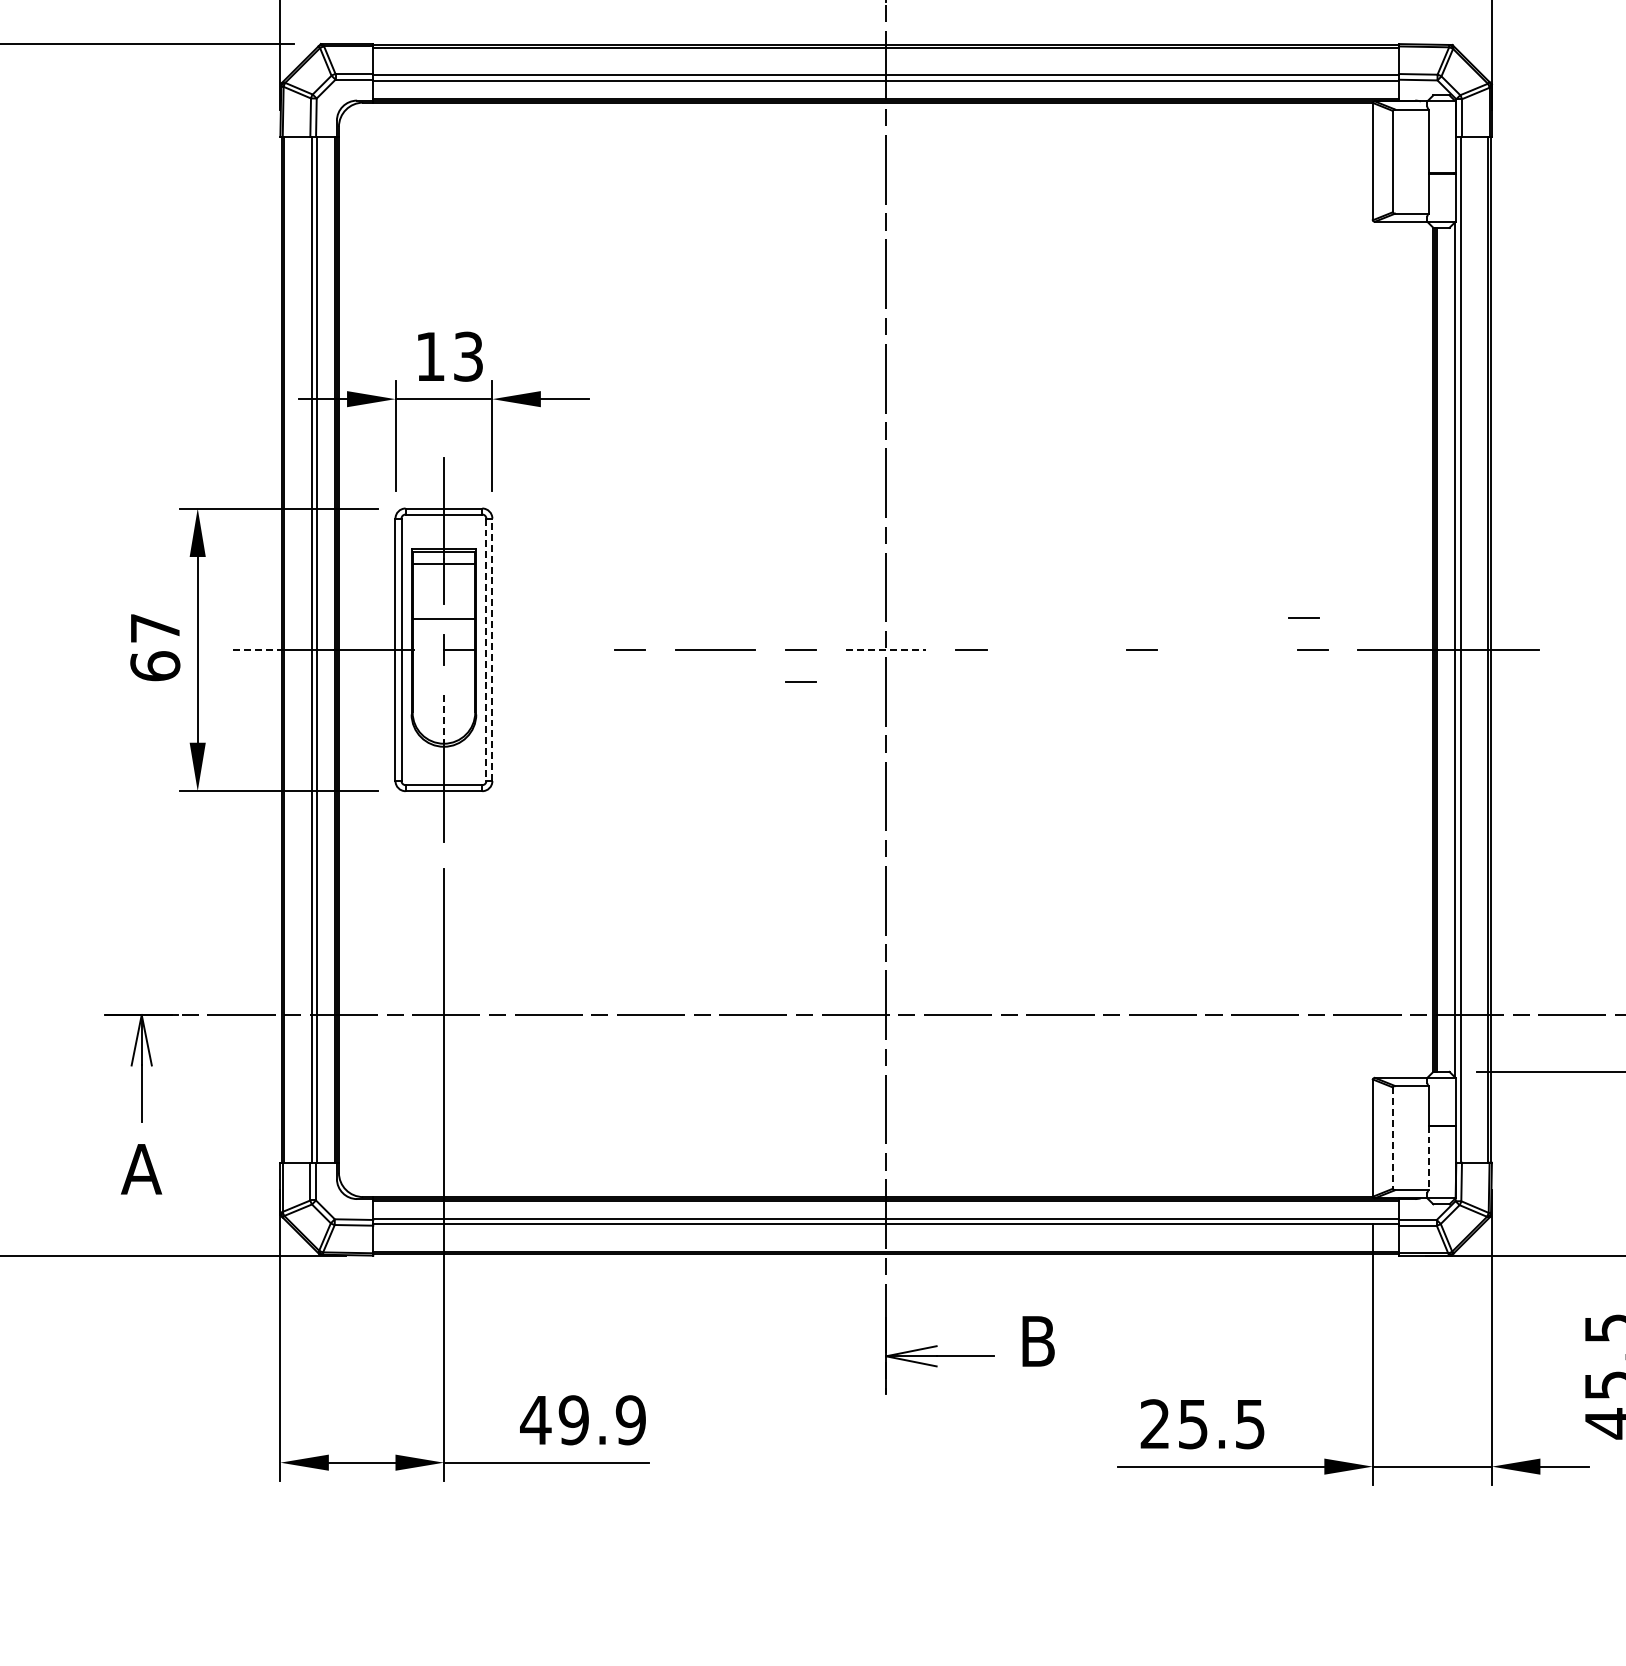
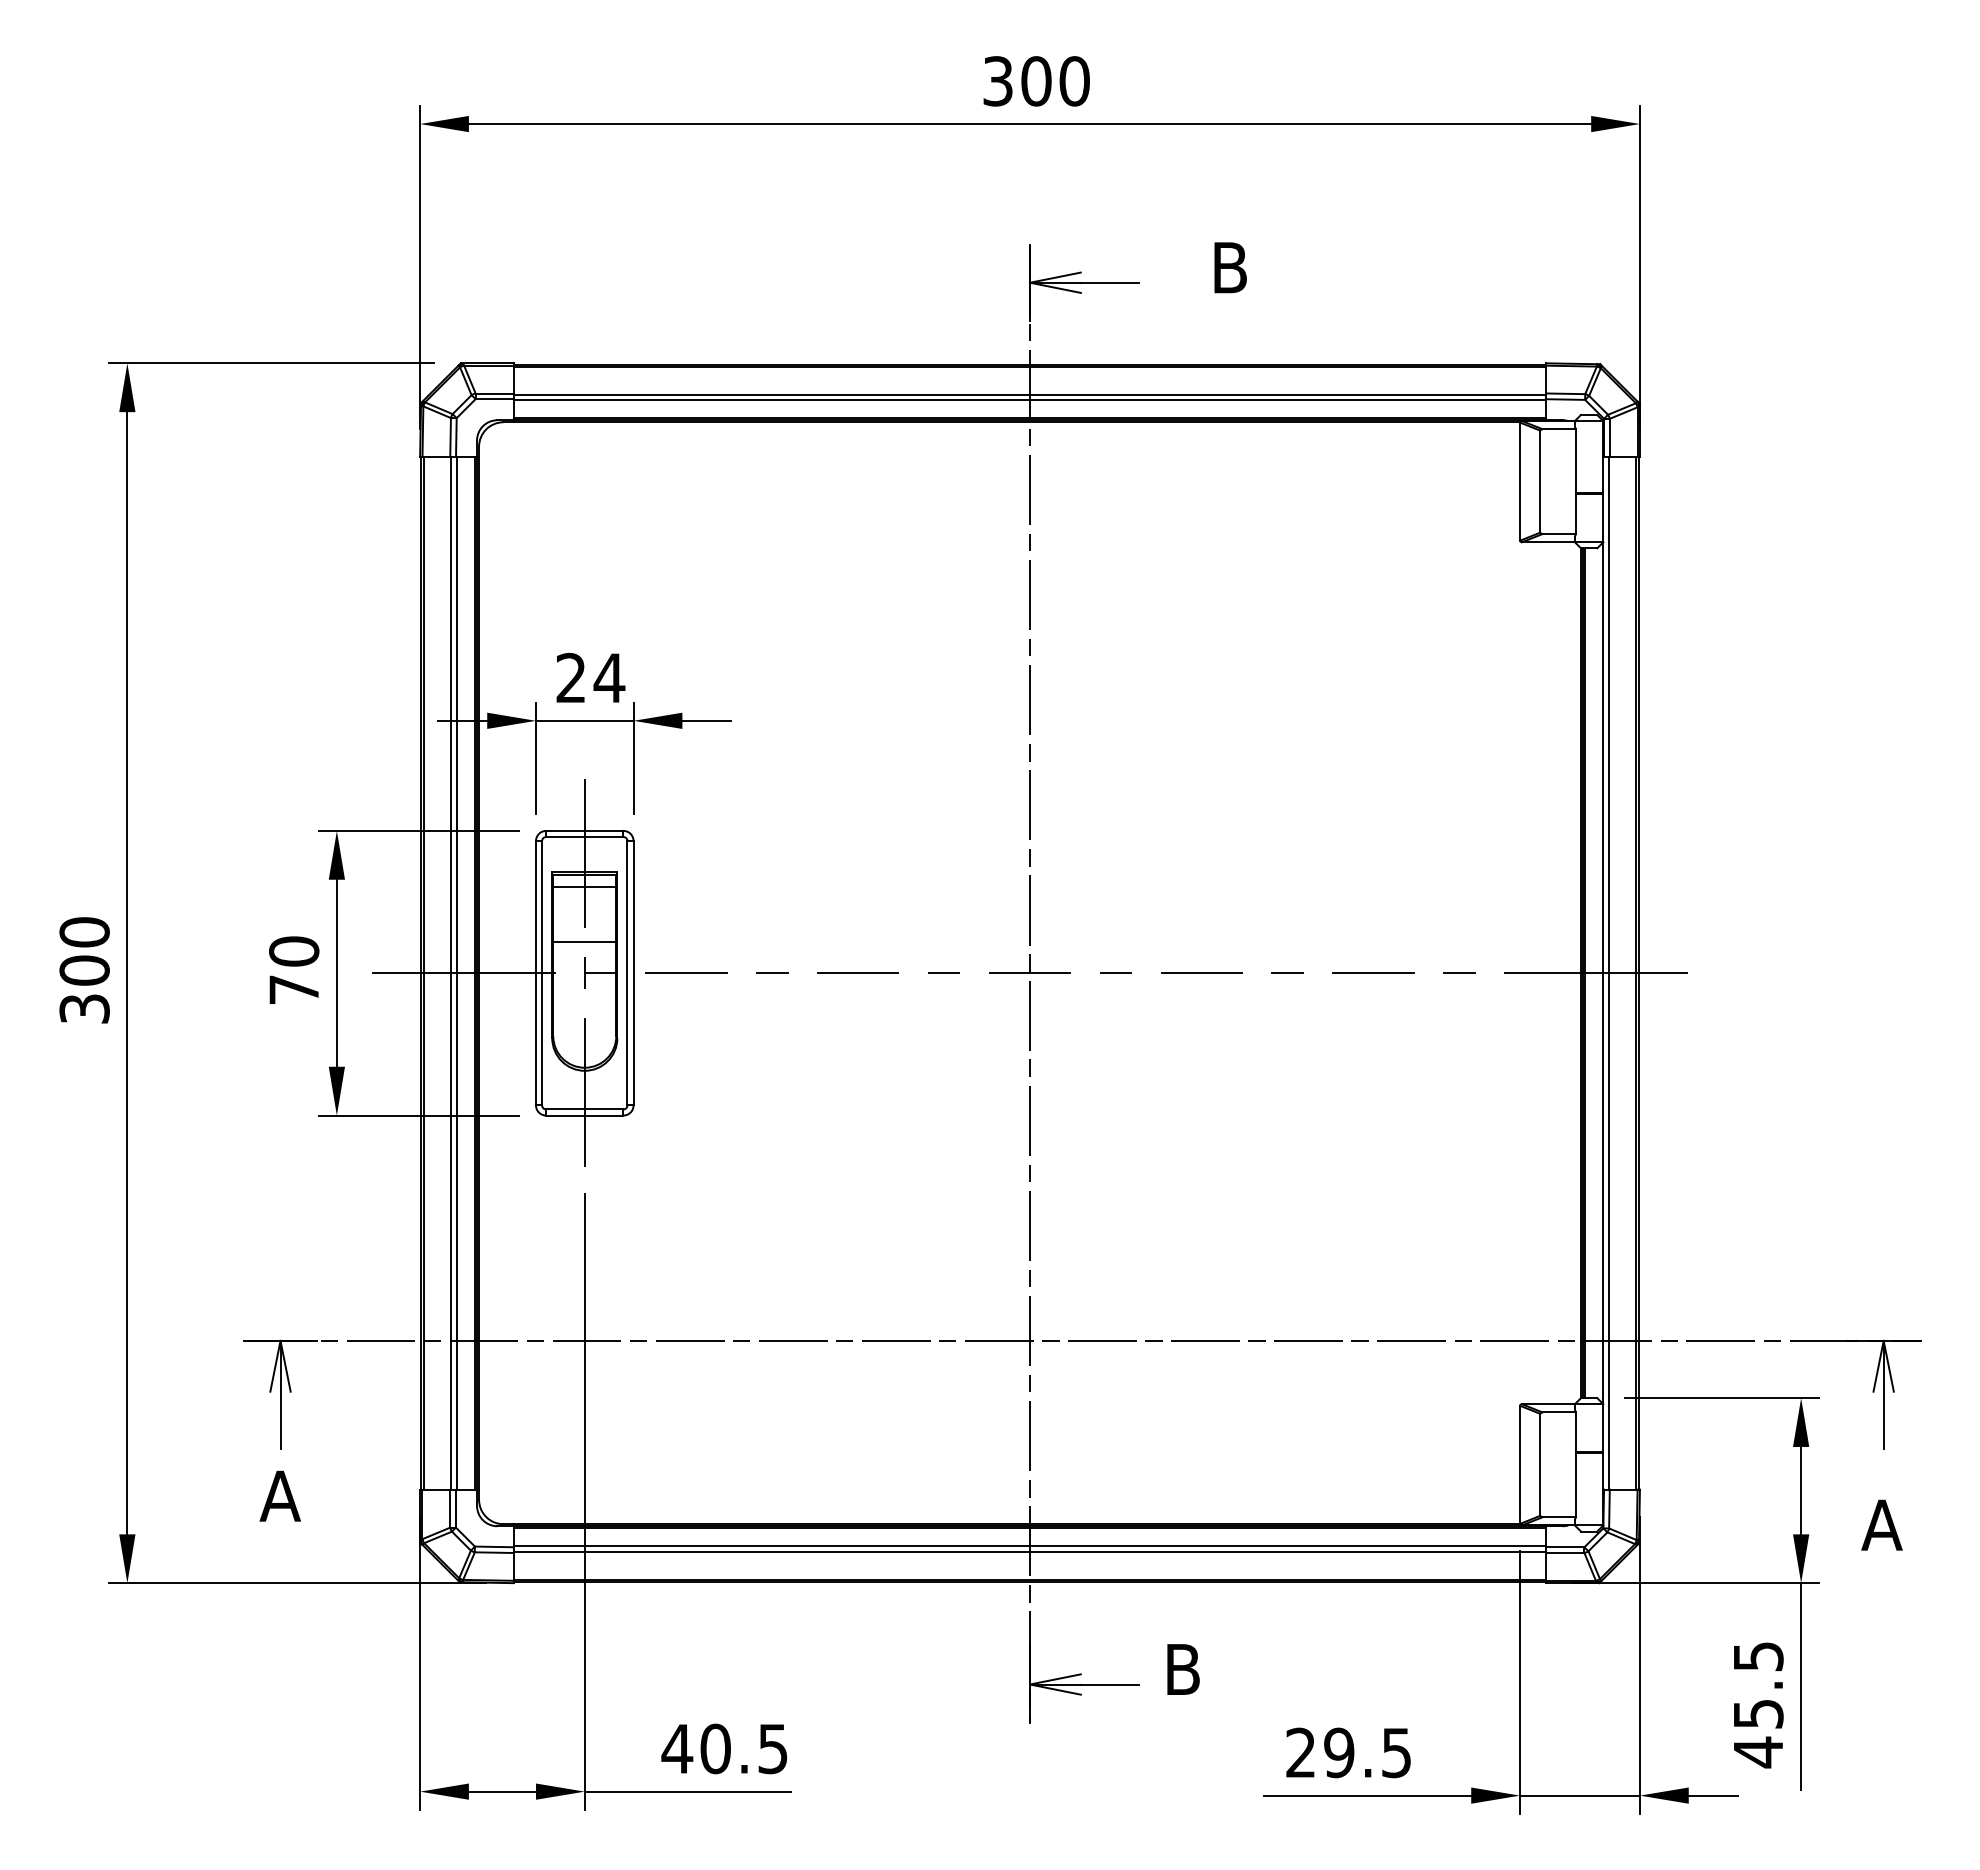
text: (449, 356) -> (590, 677), 13 -> 24
line: (1303, 617) -> (1450, 940), removed
text: (155, 647) -> (294, 970), 67 -> 70
line: (492, 649) -> (633, 972), dashed -> solid
line: (1056, 649) -> (1201, 972), added
line: (257, 650) -> (397, 973), dashed -> solid
line: (486, 650) -> (627, 973), dashed -> solid
line: (544, 650) -> (686, 973), added
line: (886, 650) -> (1030, 973), dashed -> solid
line: (1227, 650) -> (1373, 973), added
line: (800, 680) -> (943, 1004), removed
line: (443, 718) -> (584, 1042), dashed -> solid
line: (1393, 1137) -> (1540, 1464), dashed -> solid
line: (1428, 1157) -> (1576, 1484), dashed -> solid
text: (602, 1419) -> (744, 1748), 49.9 -> 40.5
text: (1193, 1423) -> (1339, 1752), 25.5 -> 29.5

